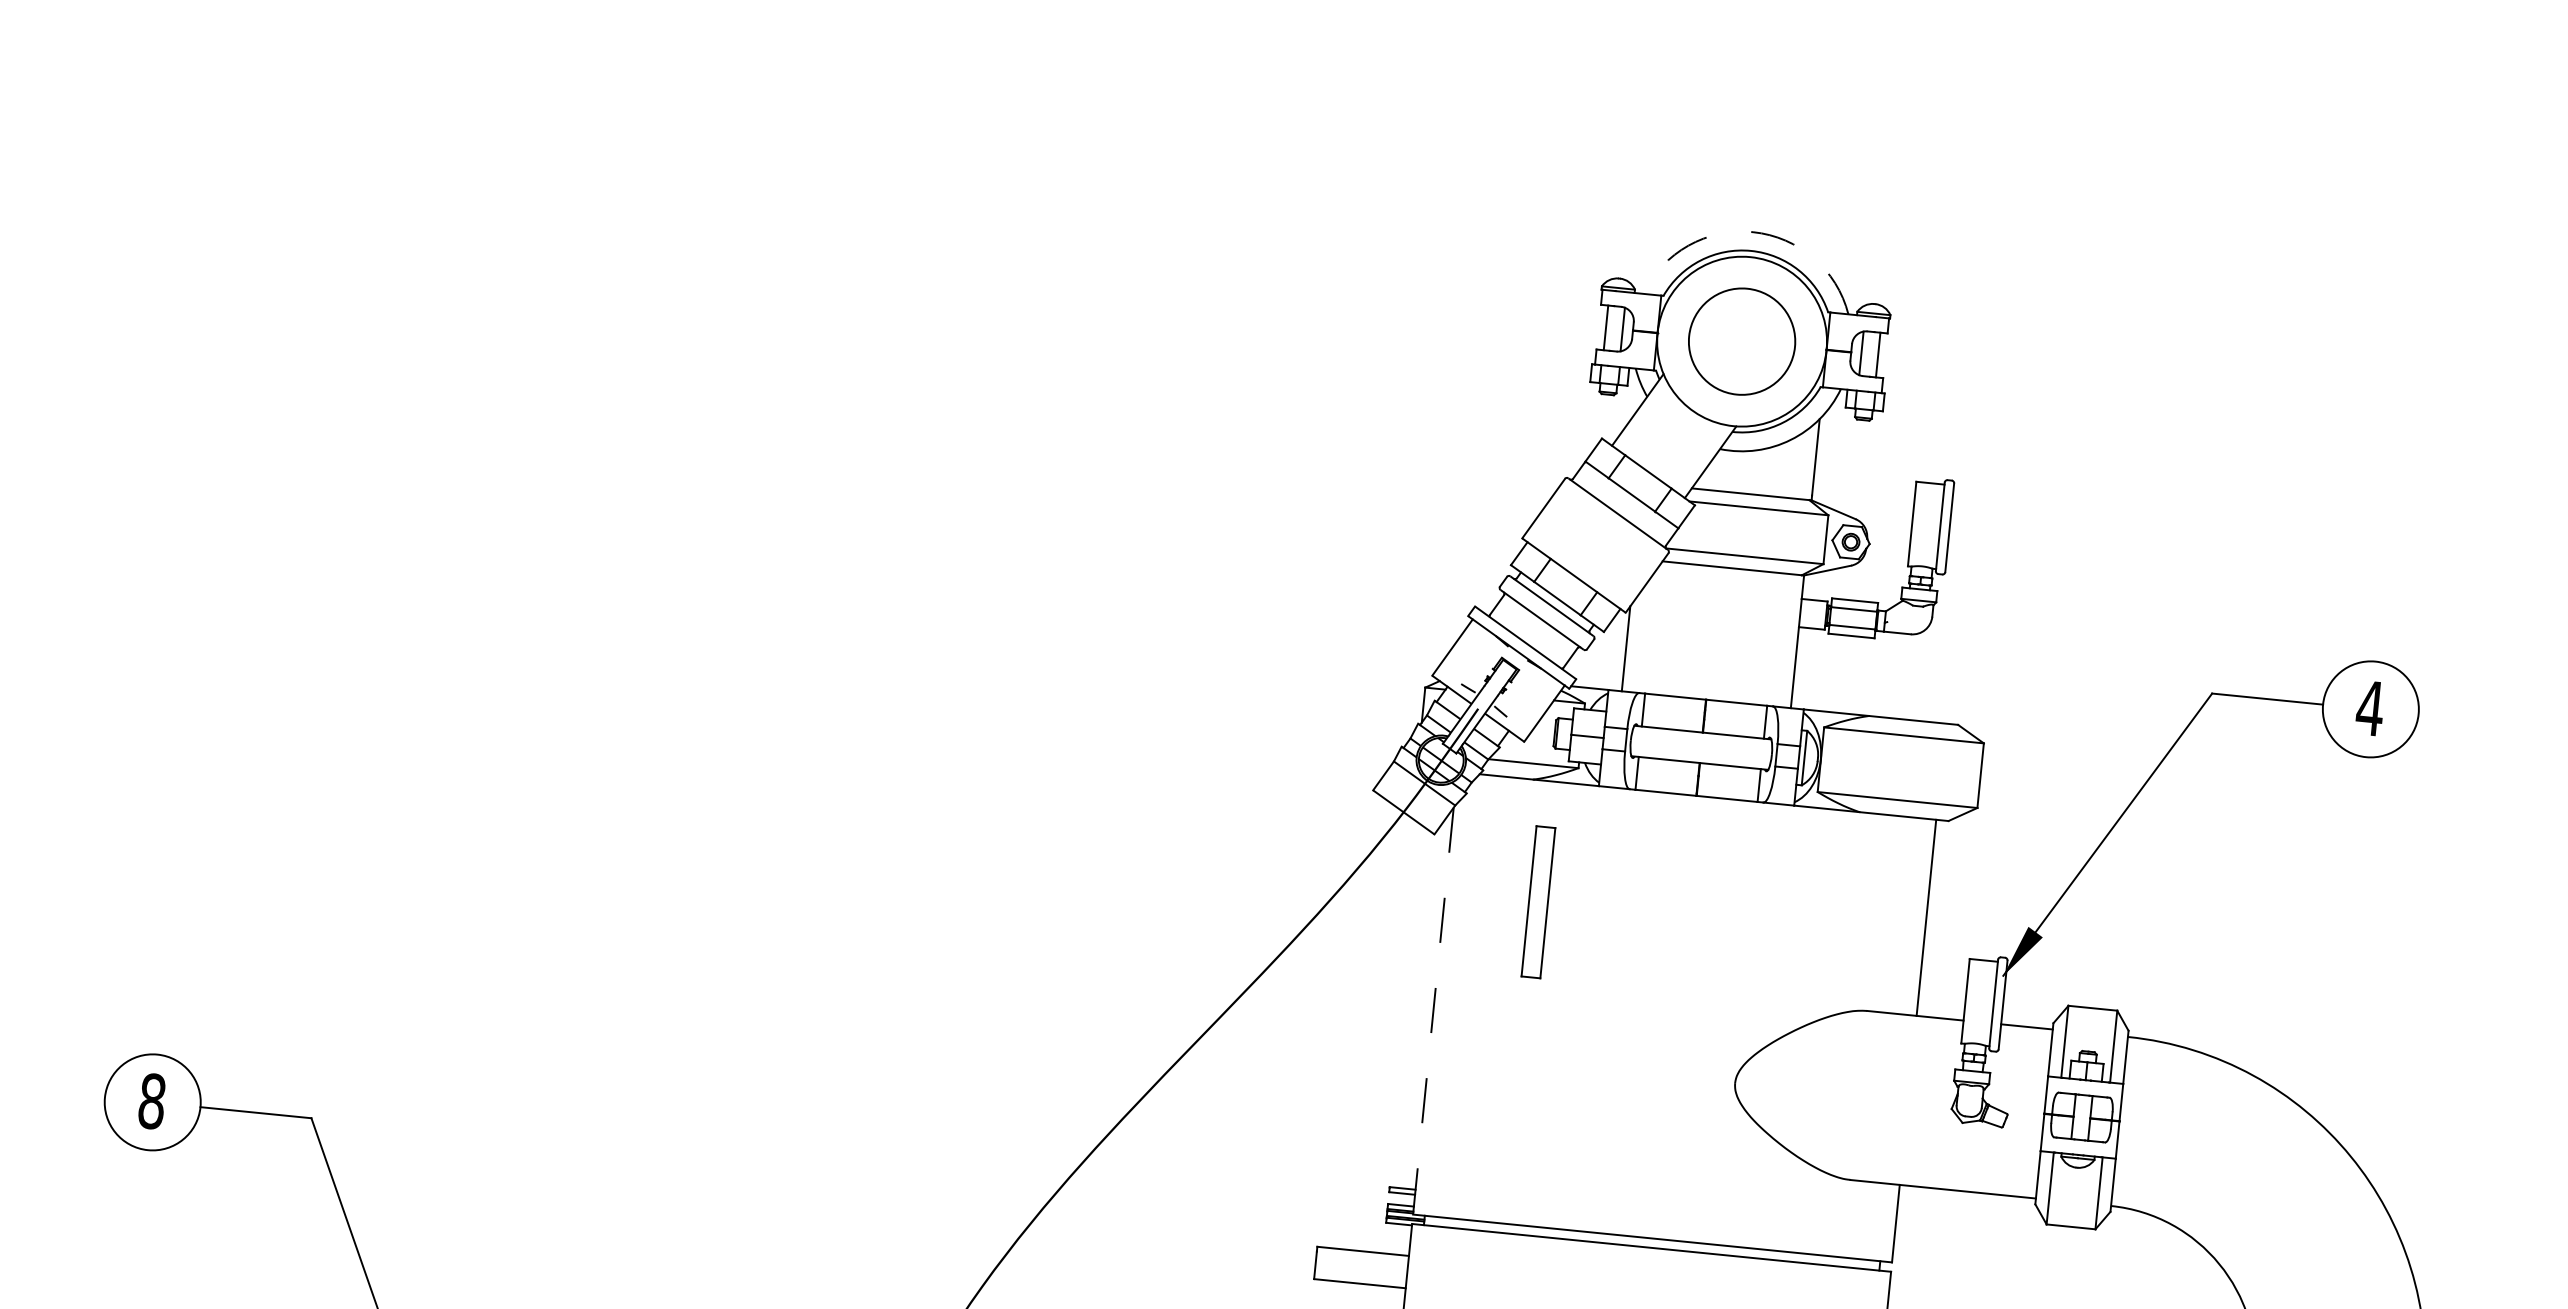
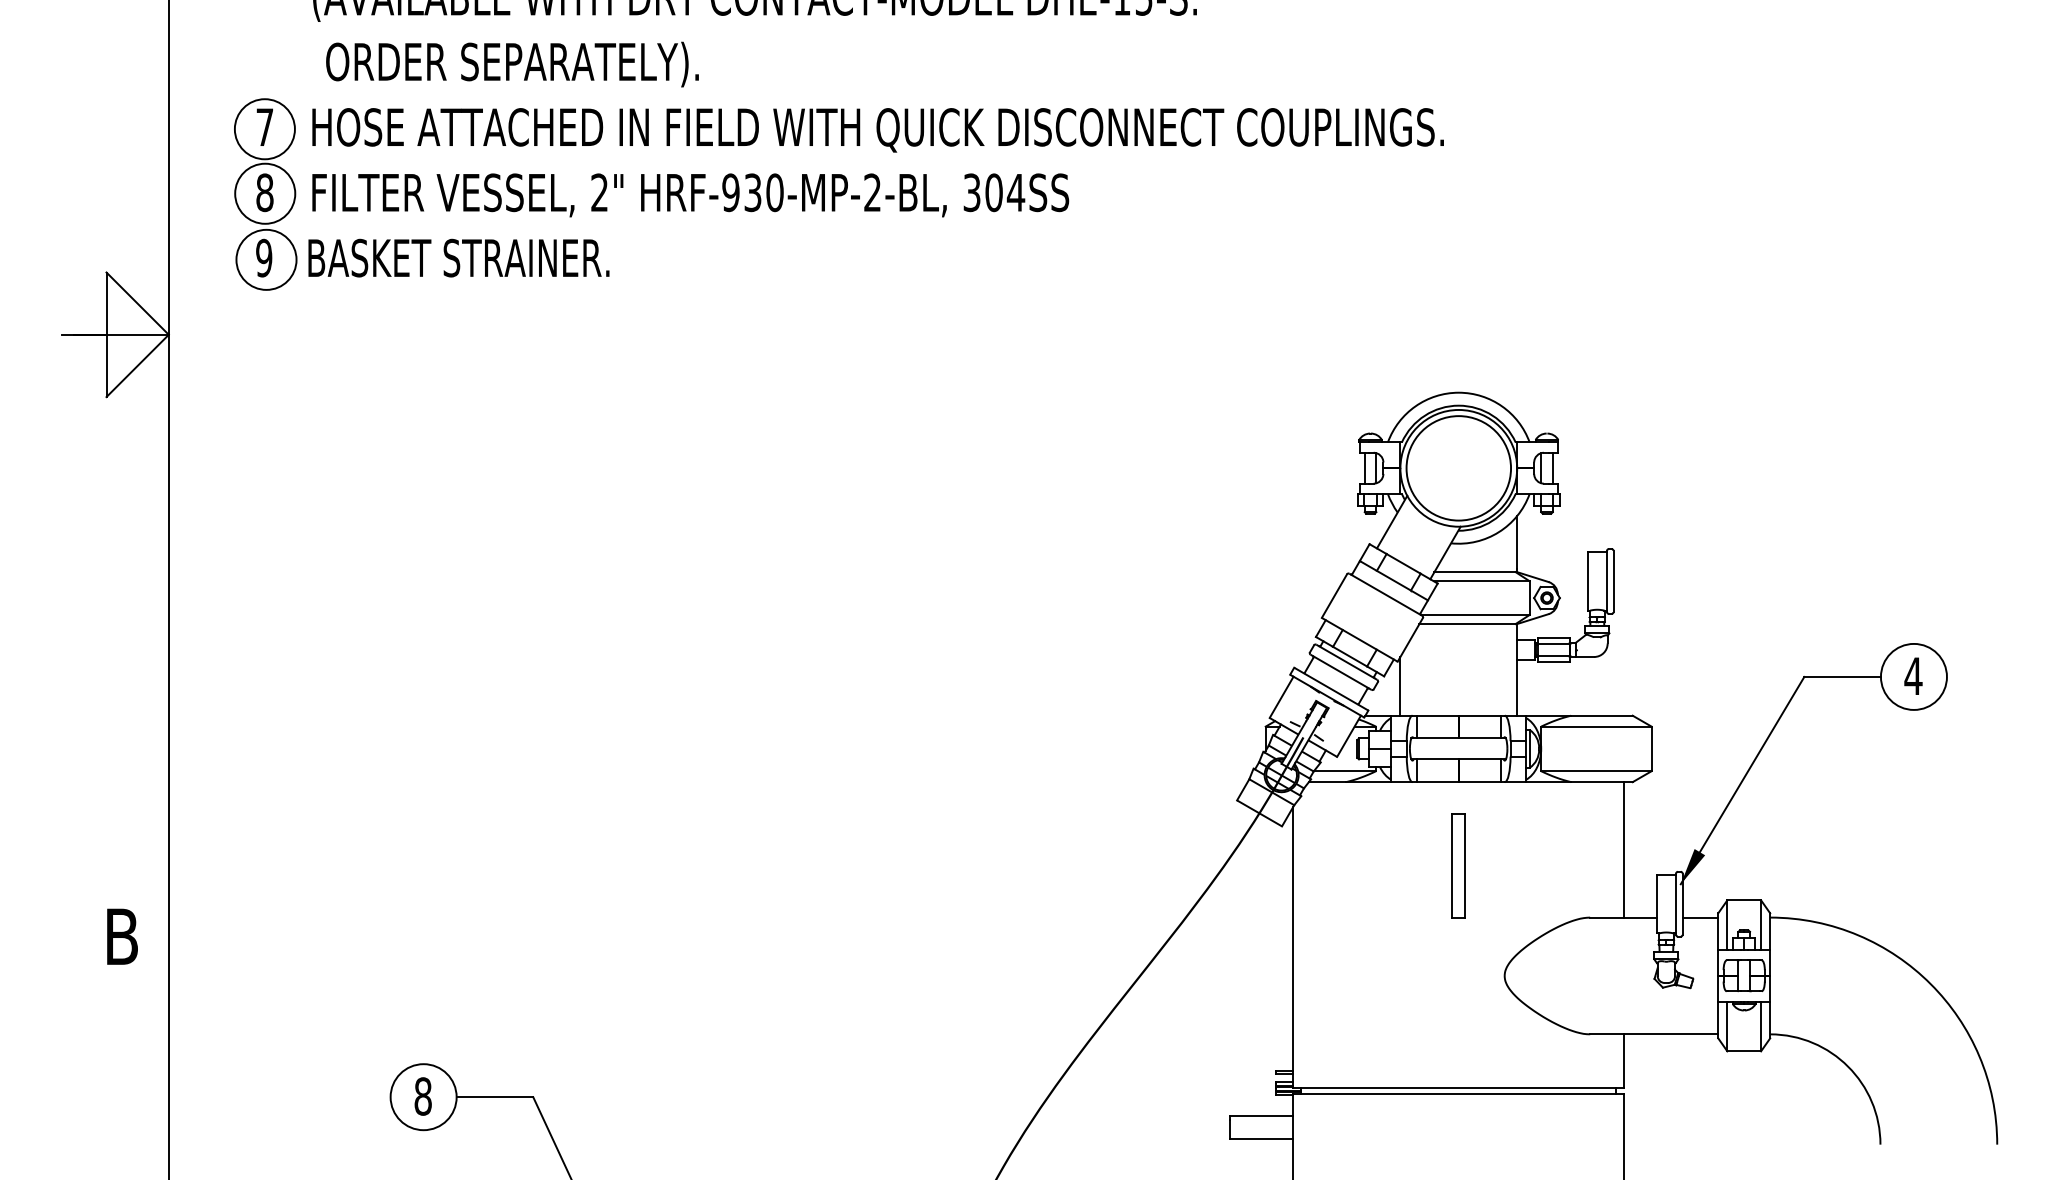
arc: (1752, 231) -> (1458, 392), dashed -> solid
circle: (1741, 341) -> (1458, 468), size x1.43
part: (1538, 901) -> (1458, 865), moved
line: (1433, 1011) -> (1293, 947), dashed -> solid

